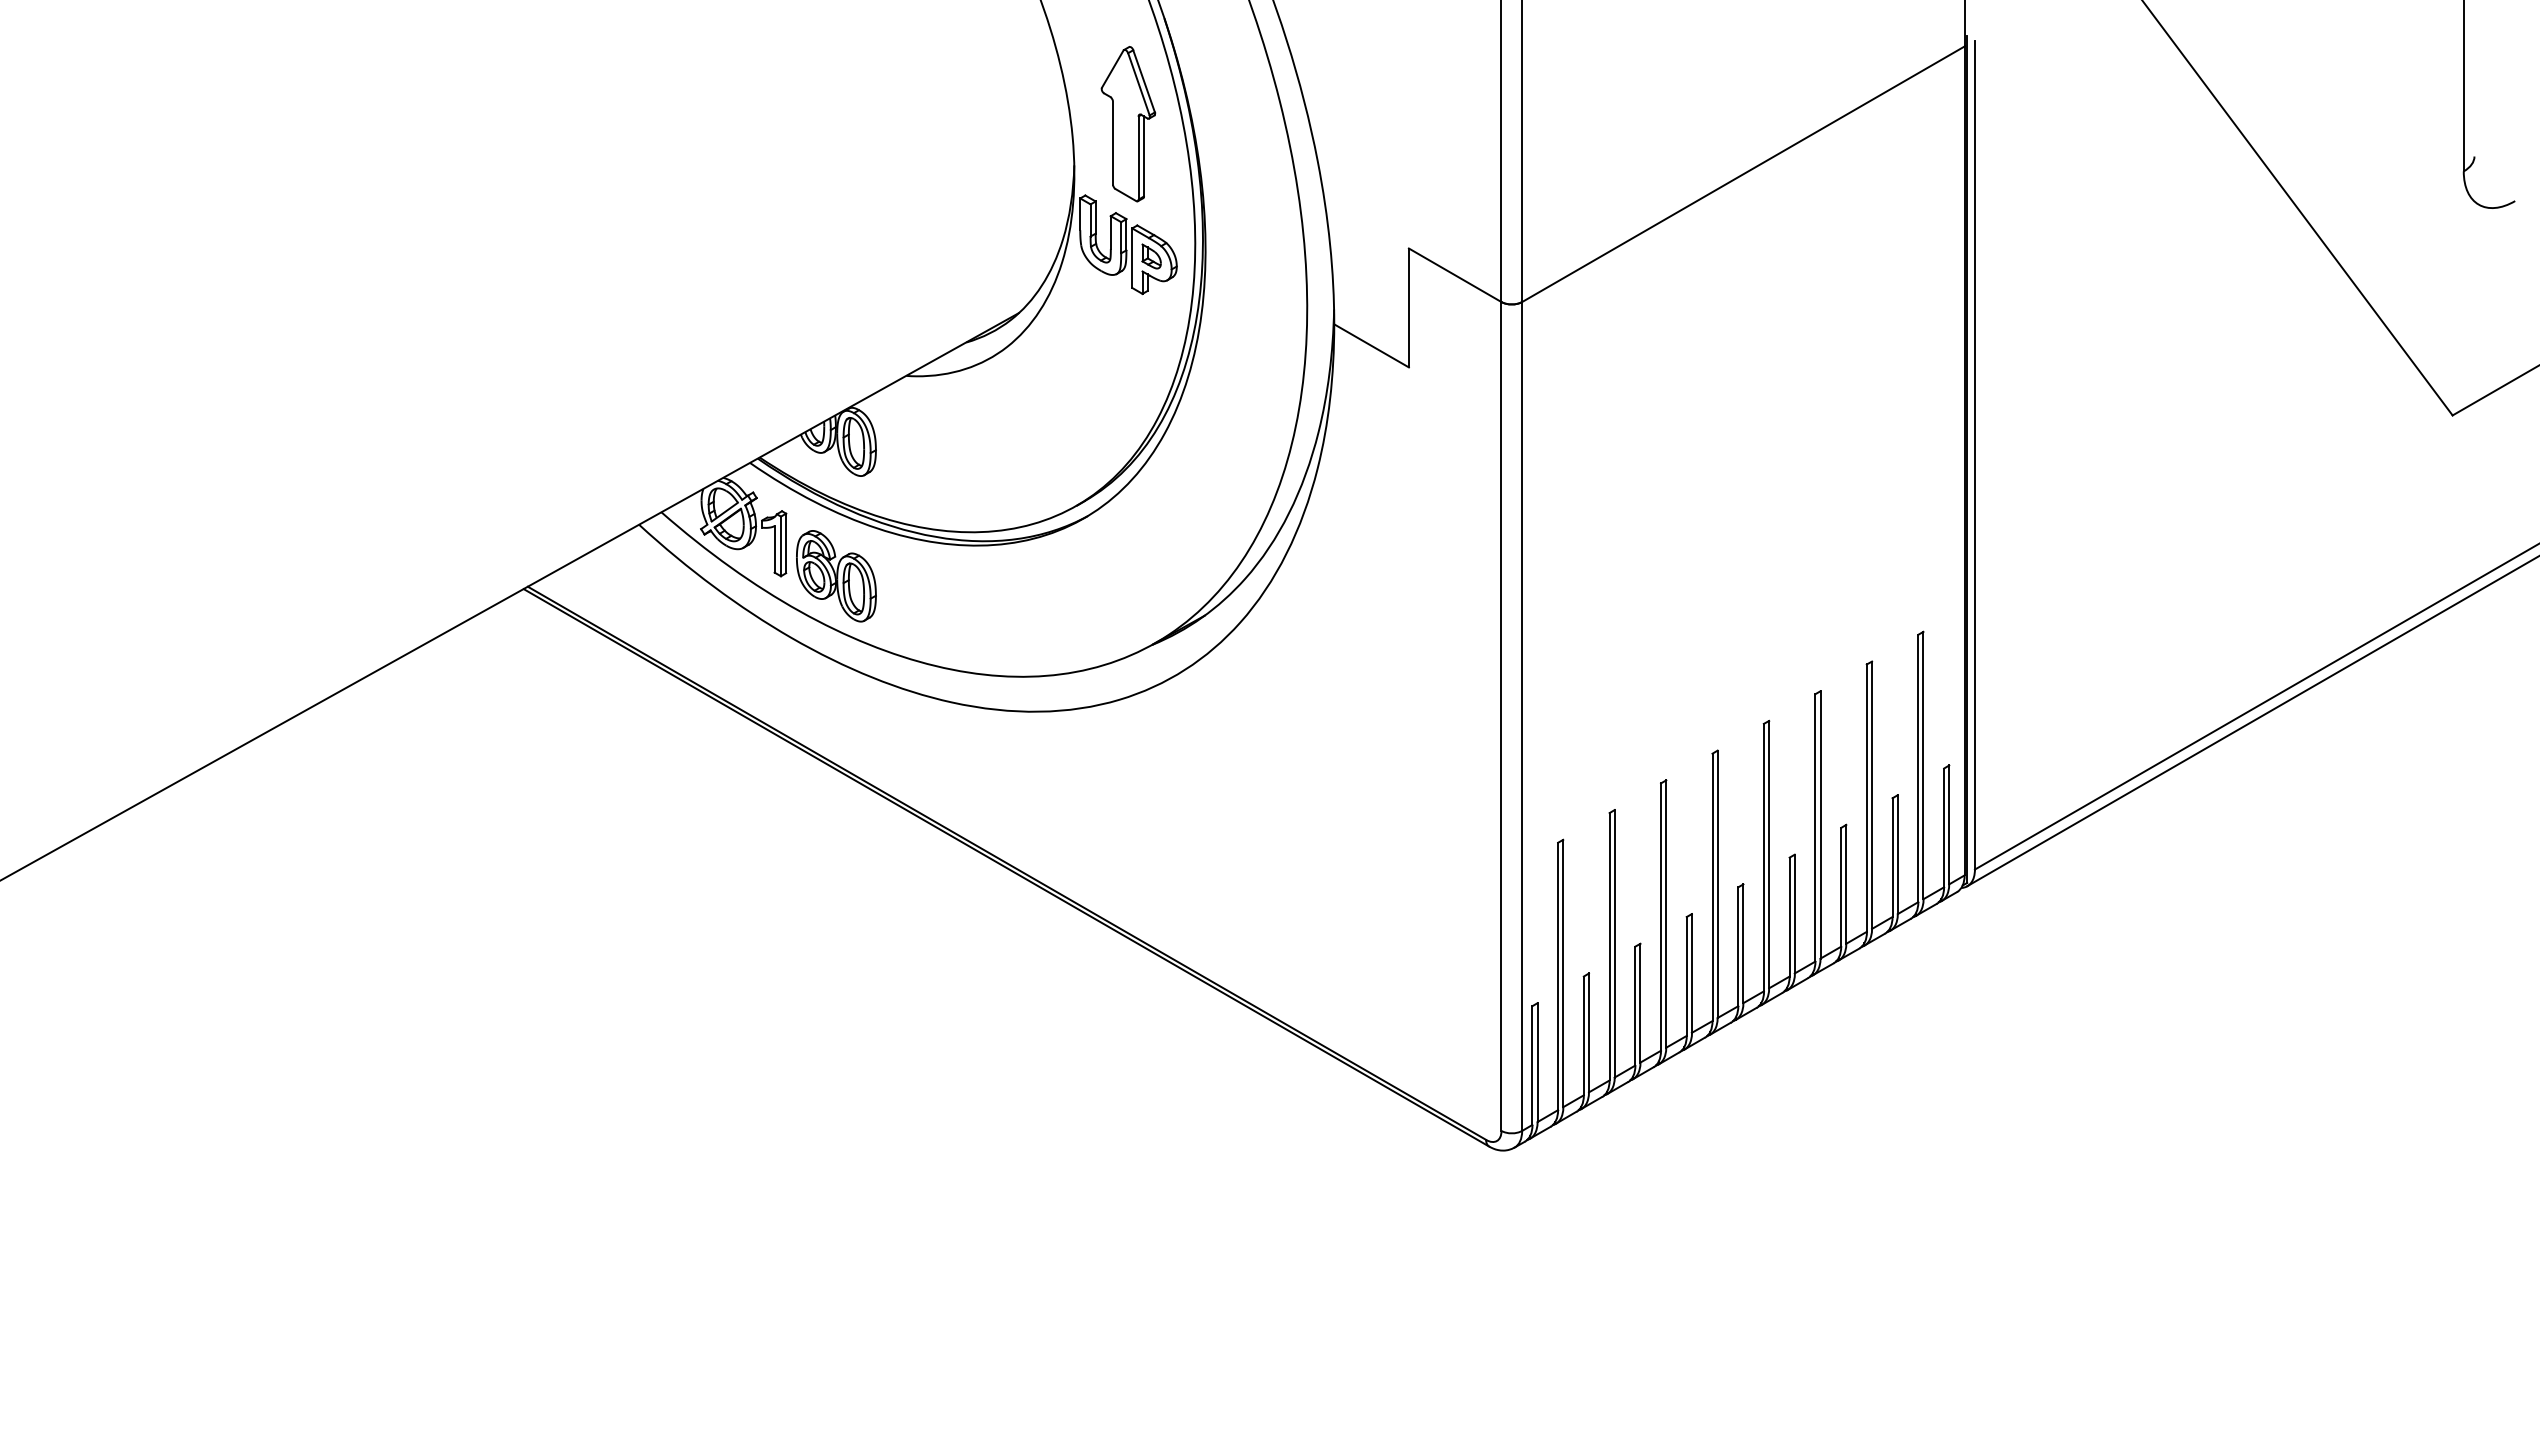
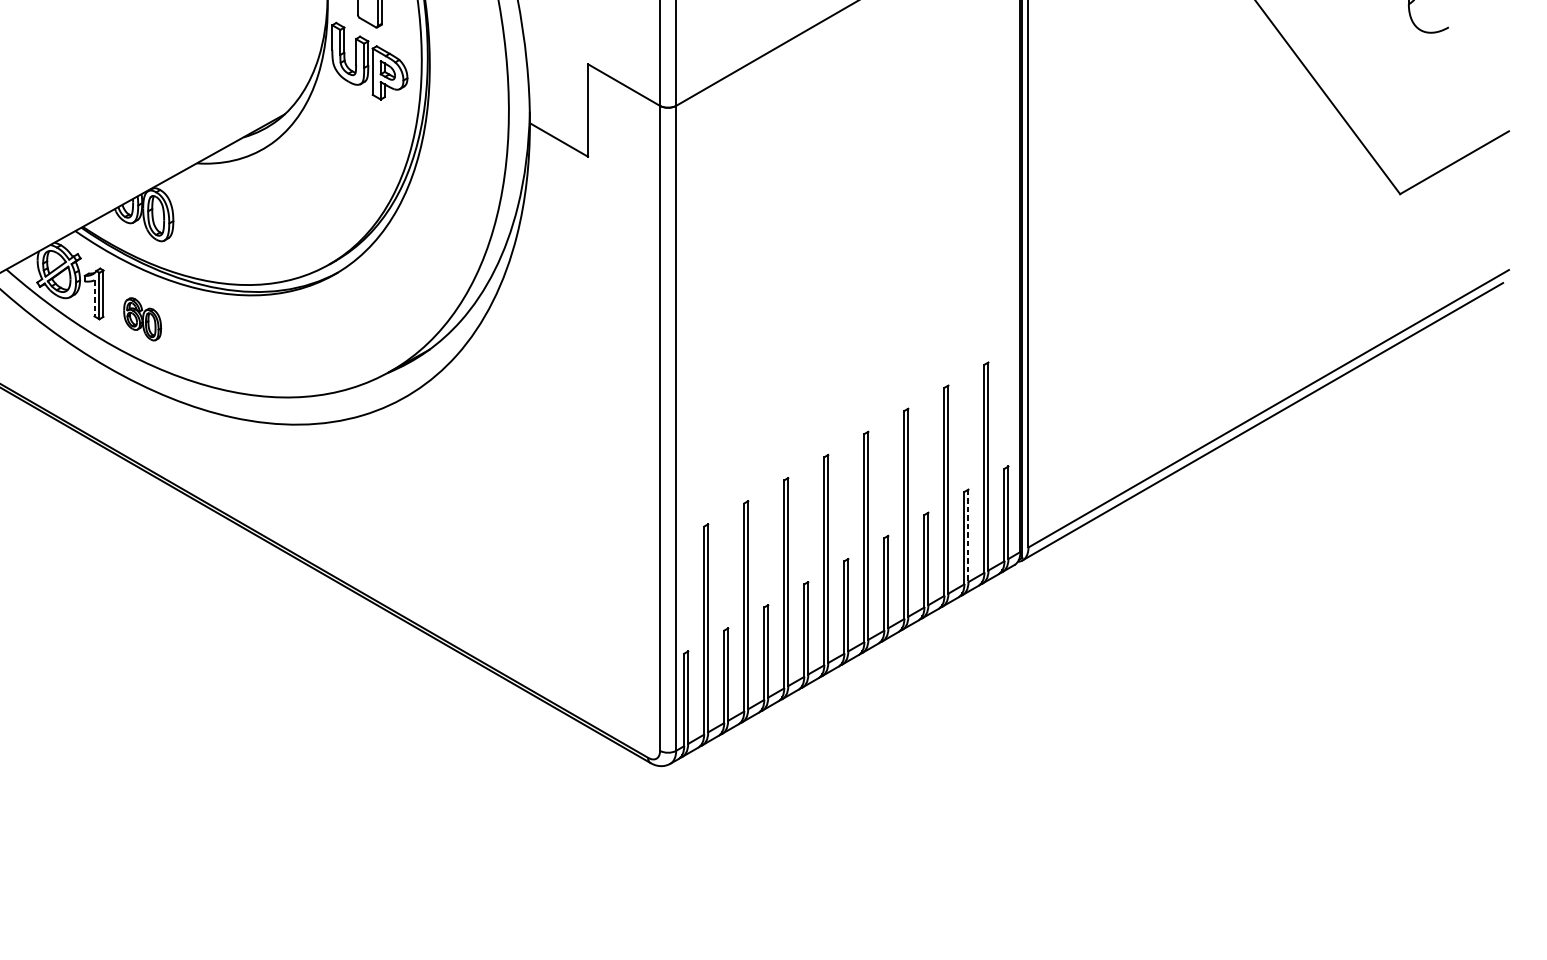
line: (774, 549) -> (94, 298), solid -> dashed
part: (836, 576) -> (142, 319), size x0.6
line: (1897, 855) -> (968, 536), solid -> dashed

